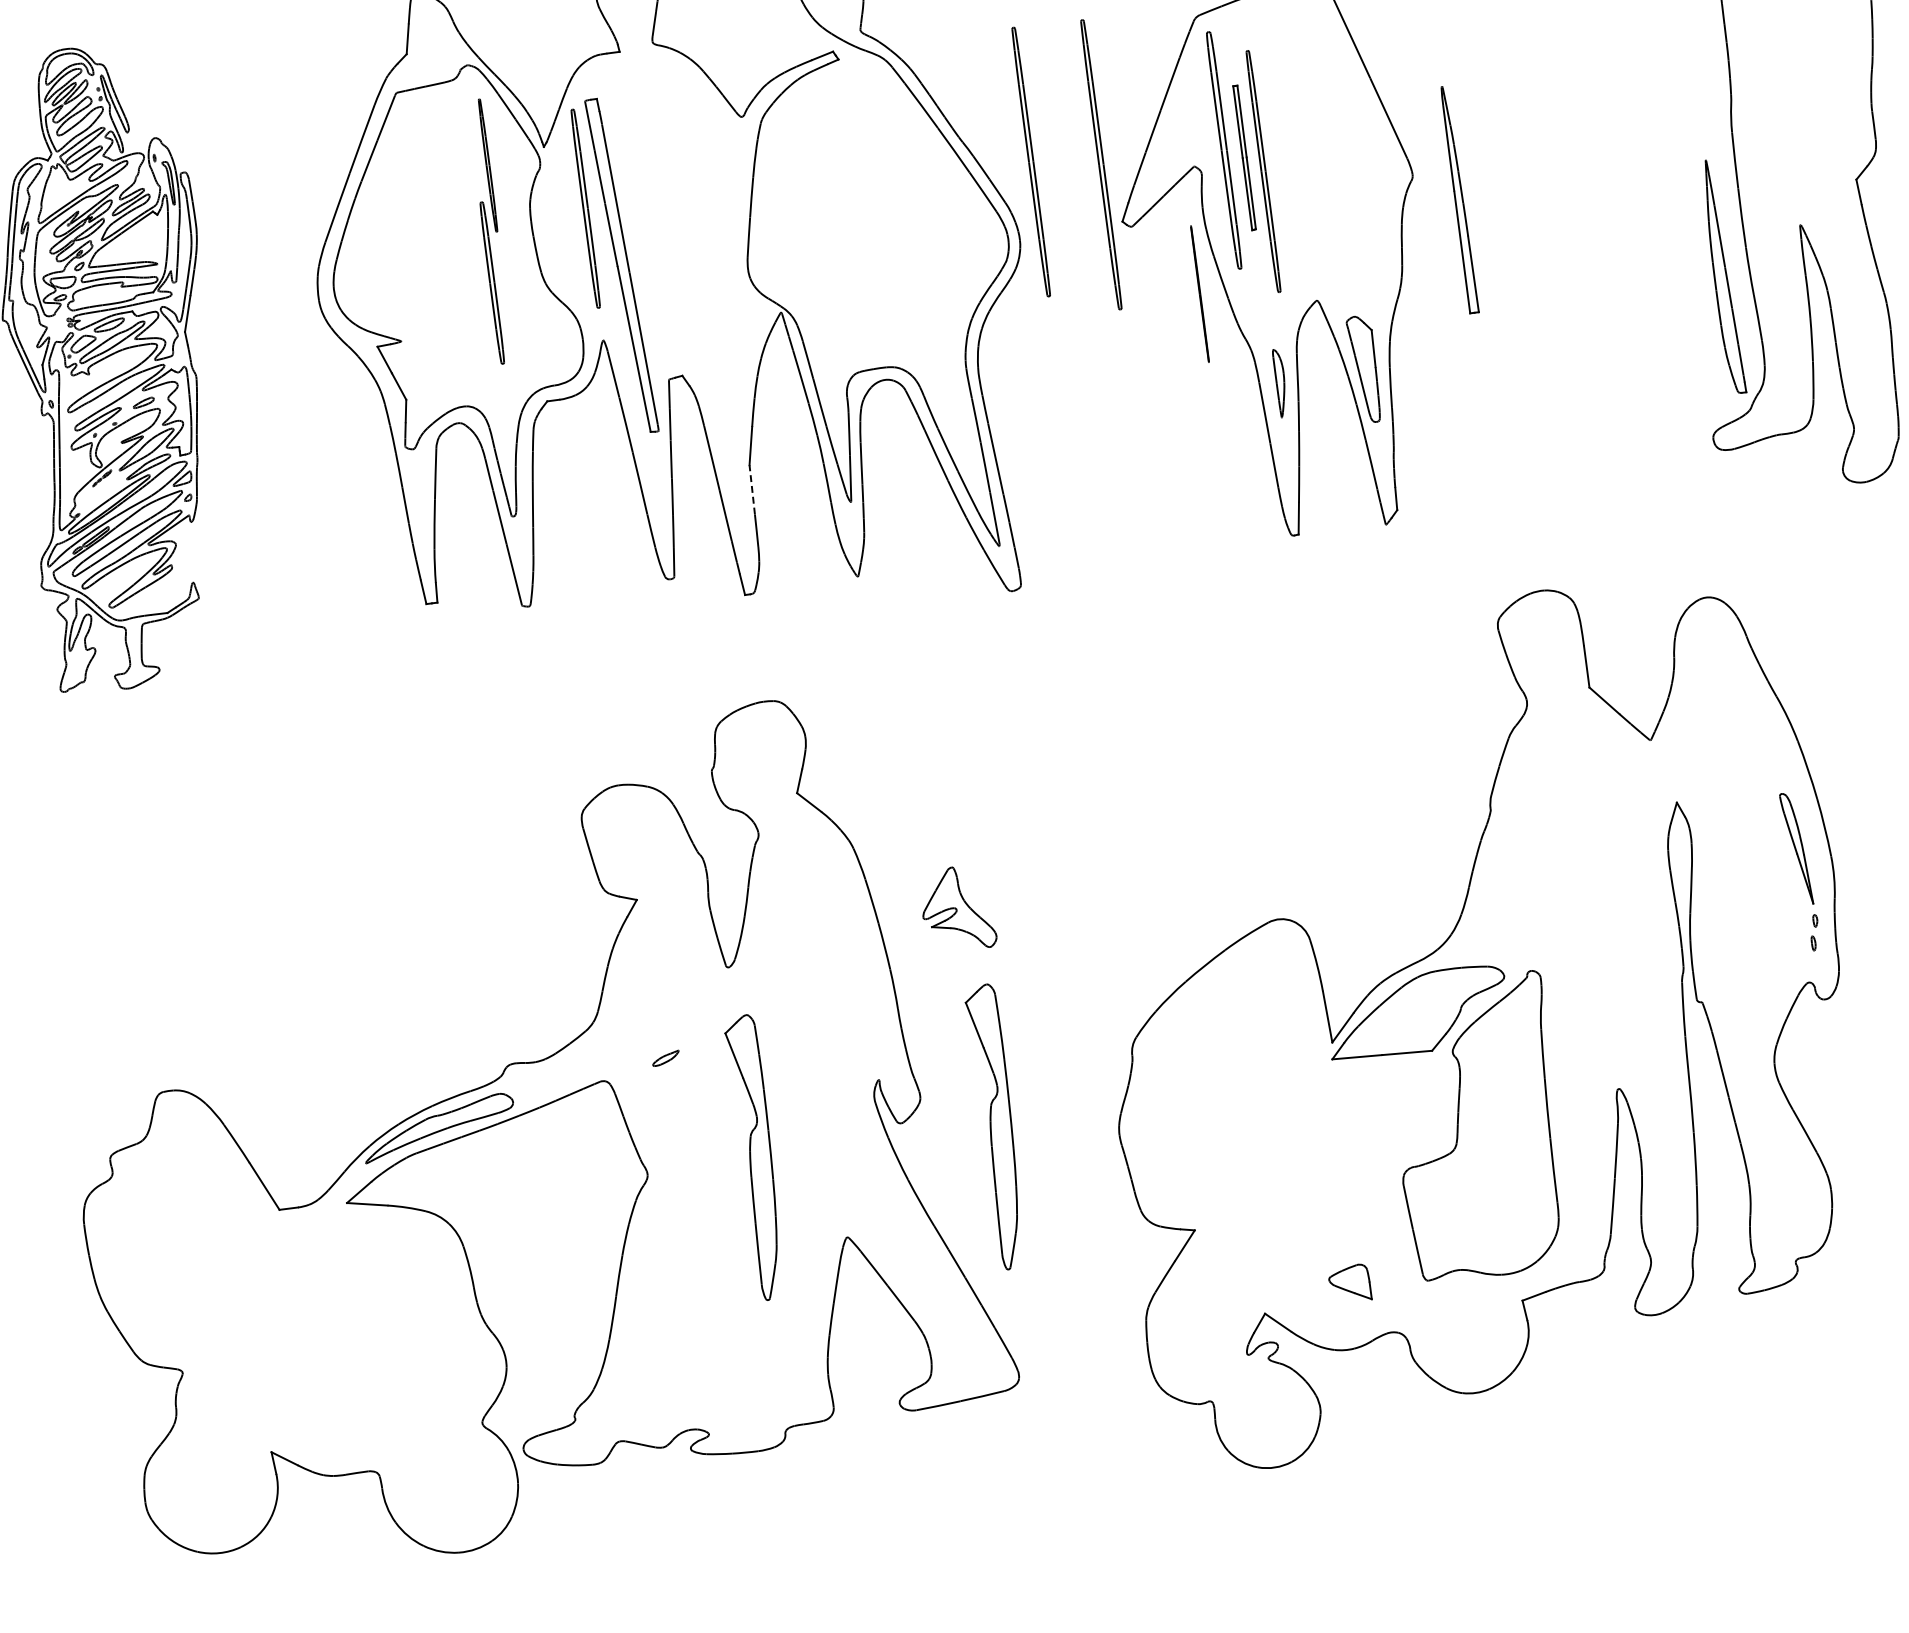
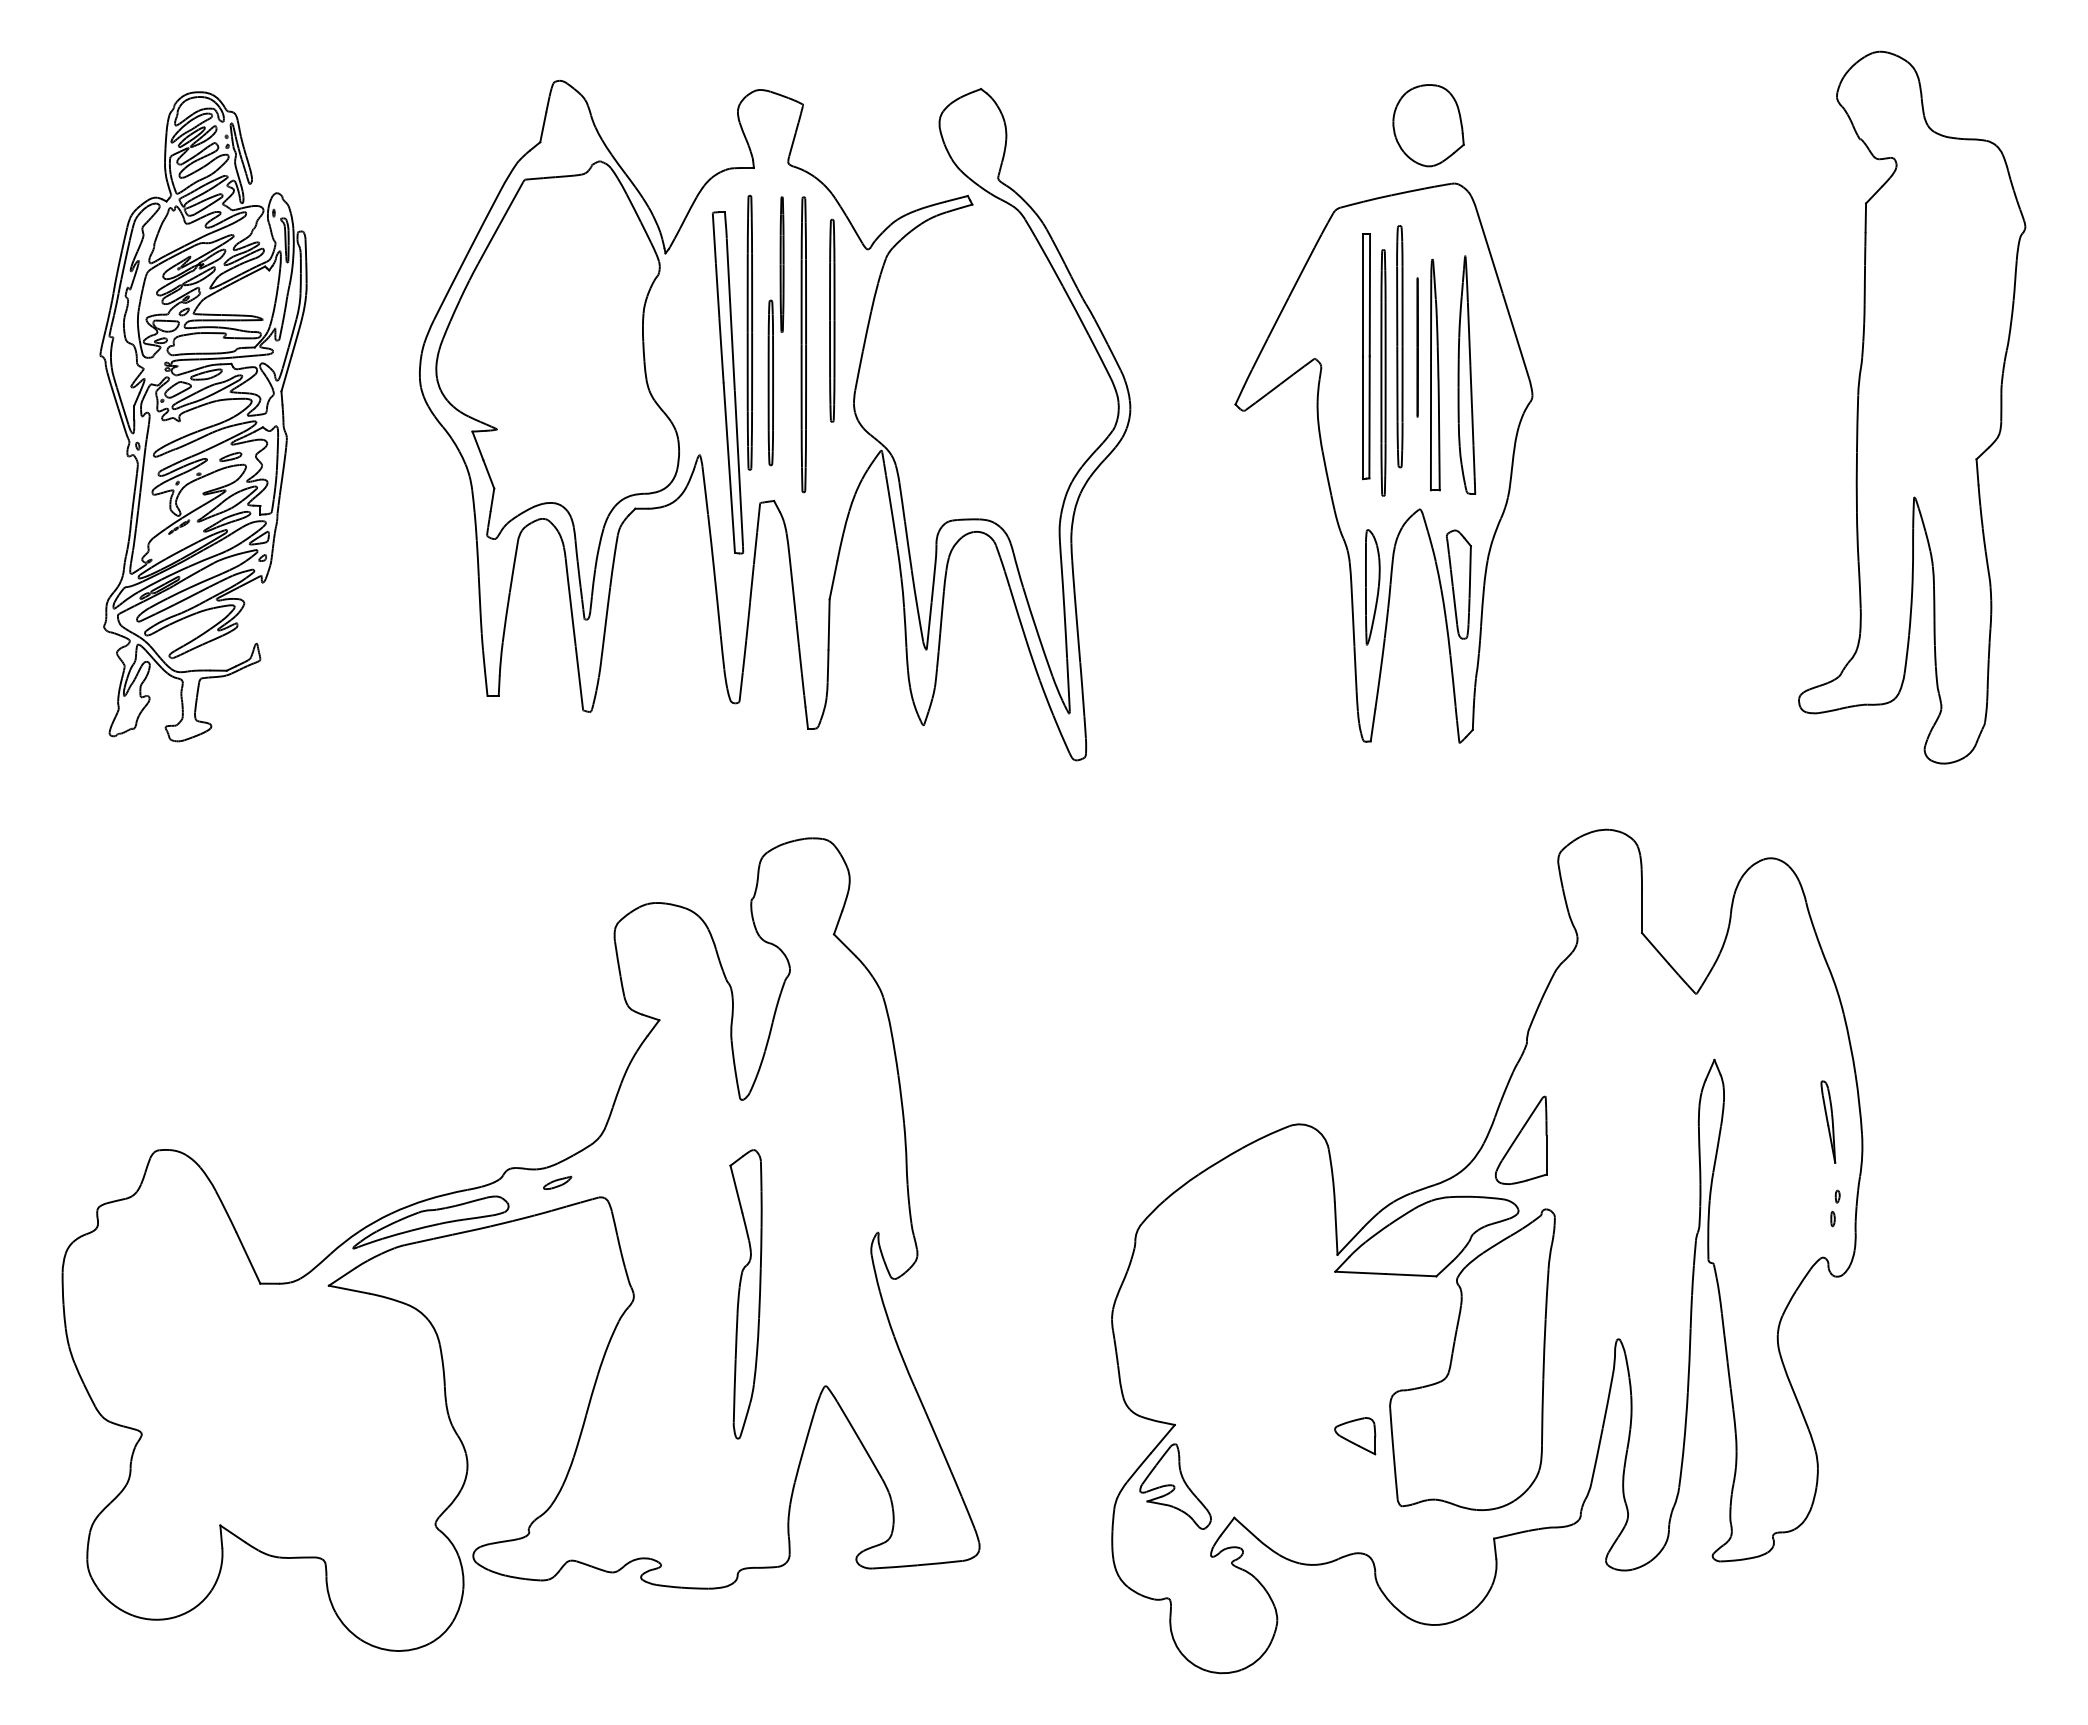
part: (1223, 150) -> (1399, 346), moved
part: (1244, 157) -> (1366, 356), size x1.67
part: (1030, 161) -> (749, 332), moved
part: (1100, 164) -> (803, 344), moved
part: (1459, 200) -> (1435, 375), moved
part: (585, 208) -> (832, 320), moved
part: (490, 232) -> (775, 331), moved
part: (1722, 276) -> (1466, 374), moved
line: (1199, 294) -> (1417, 347), moved
part: (1280, 383) -> (1372, 587), size x1.67
line: (752, 488) -> (829, 623), dashed -> solid
part: (1796, 848) -> (1828, 1121), size x0.71
part: (1496, 905) -> (1520, 1139), added
part: (957, 908) -> (1175, 1486), moved
part: (665, 1058) -> (557, 1182), moved
part: (997, 1127) -> (990, 1295), removed
part: (1350, 1284) -> (1355, 1436), moved

